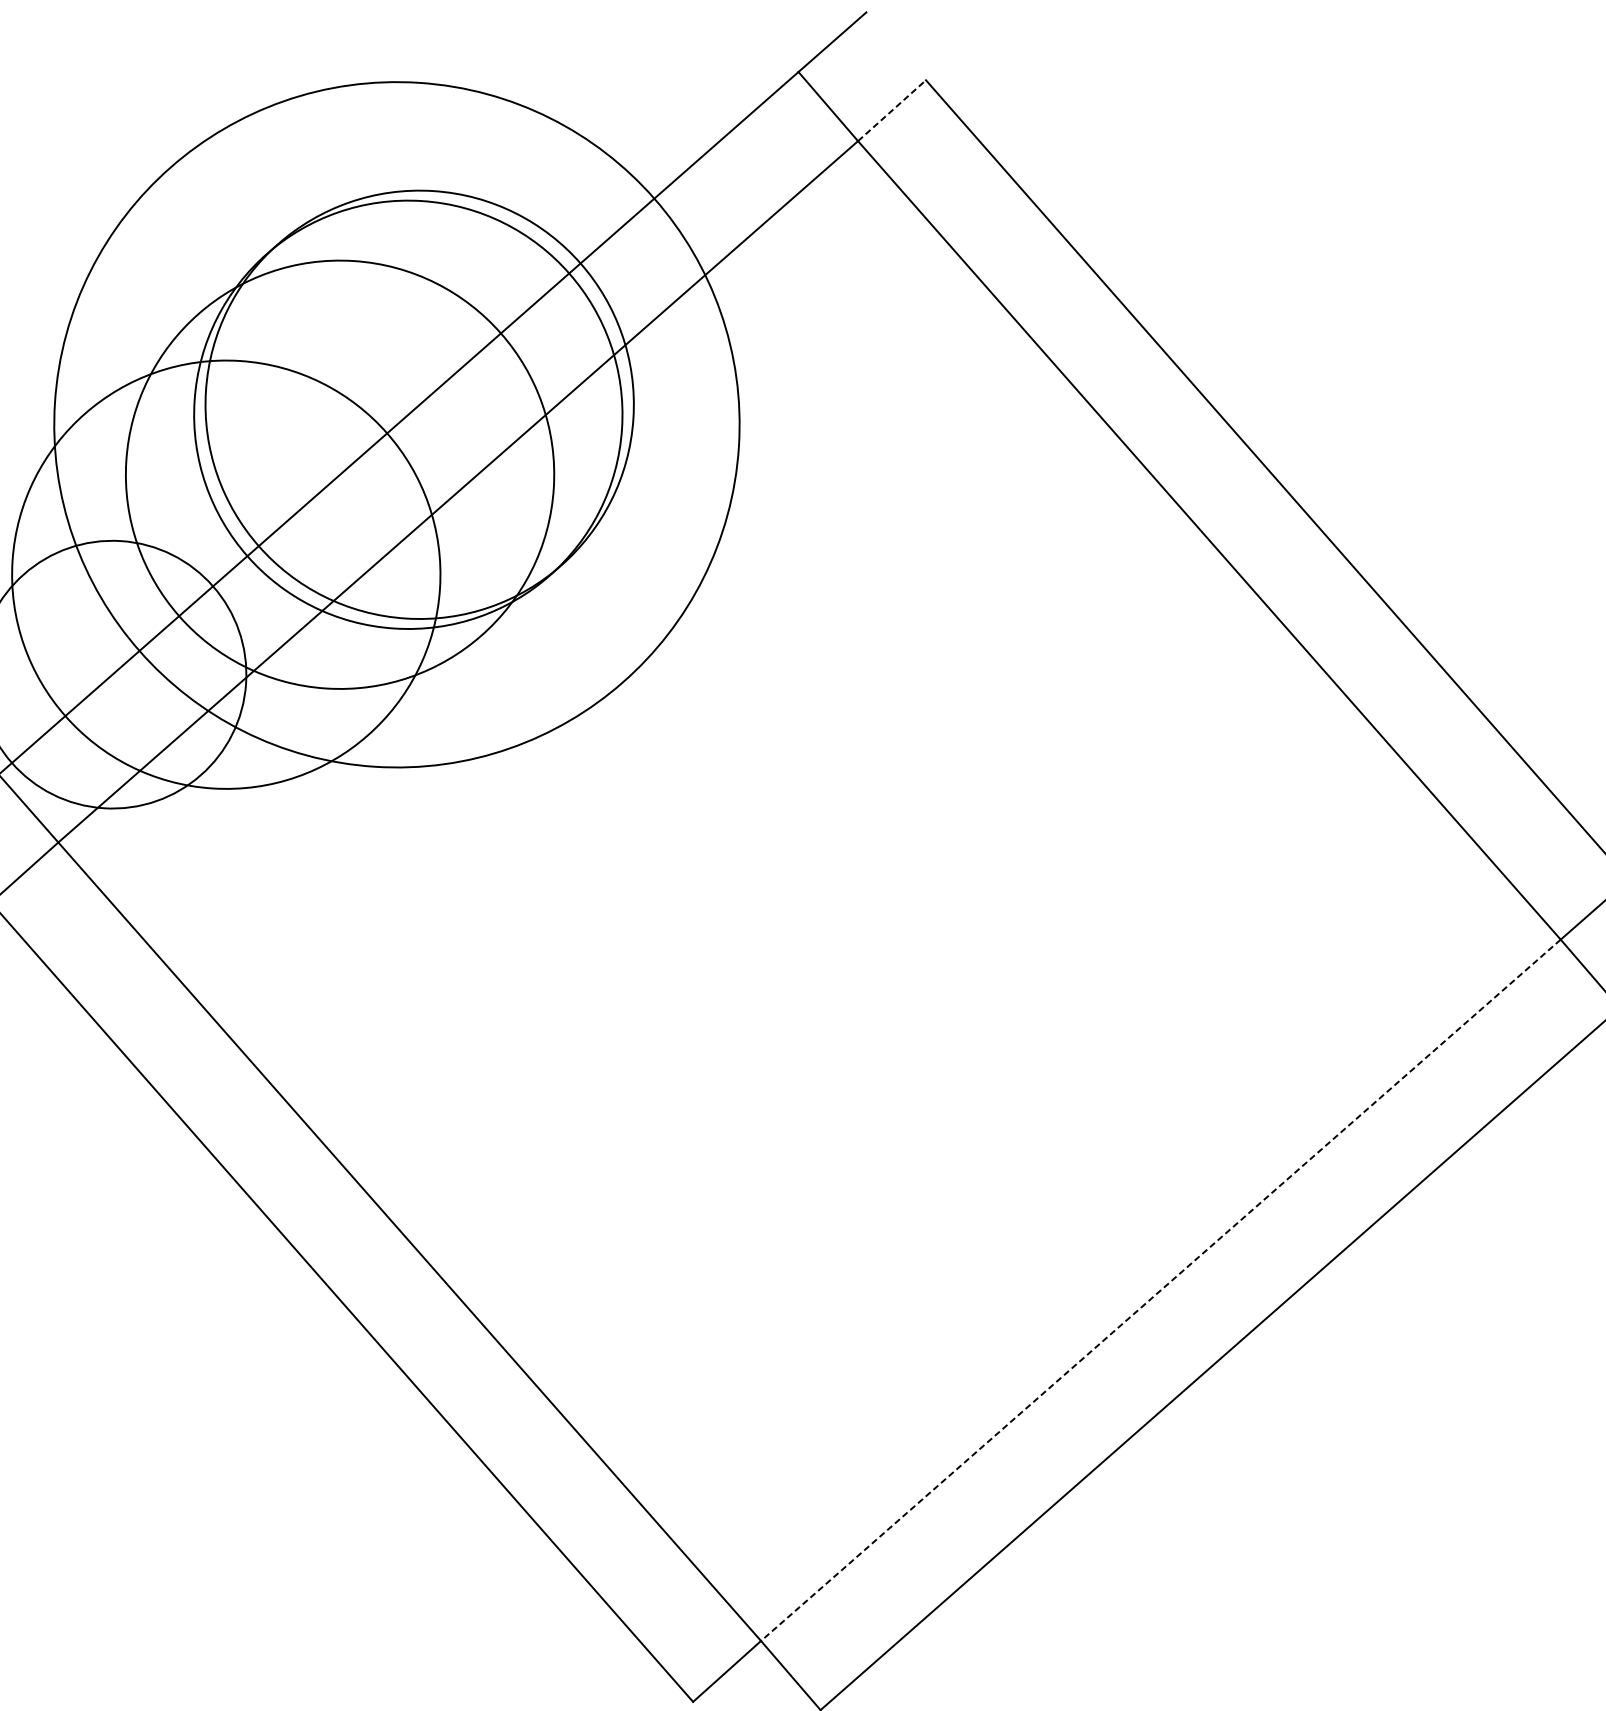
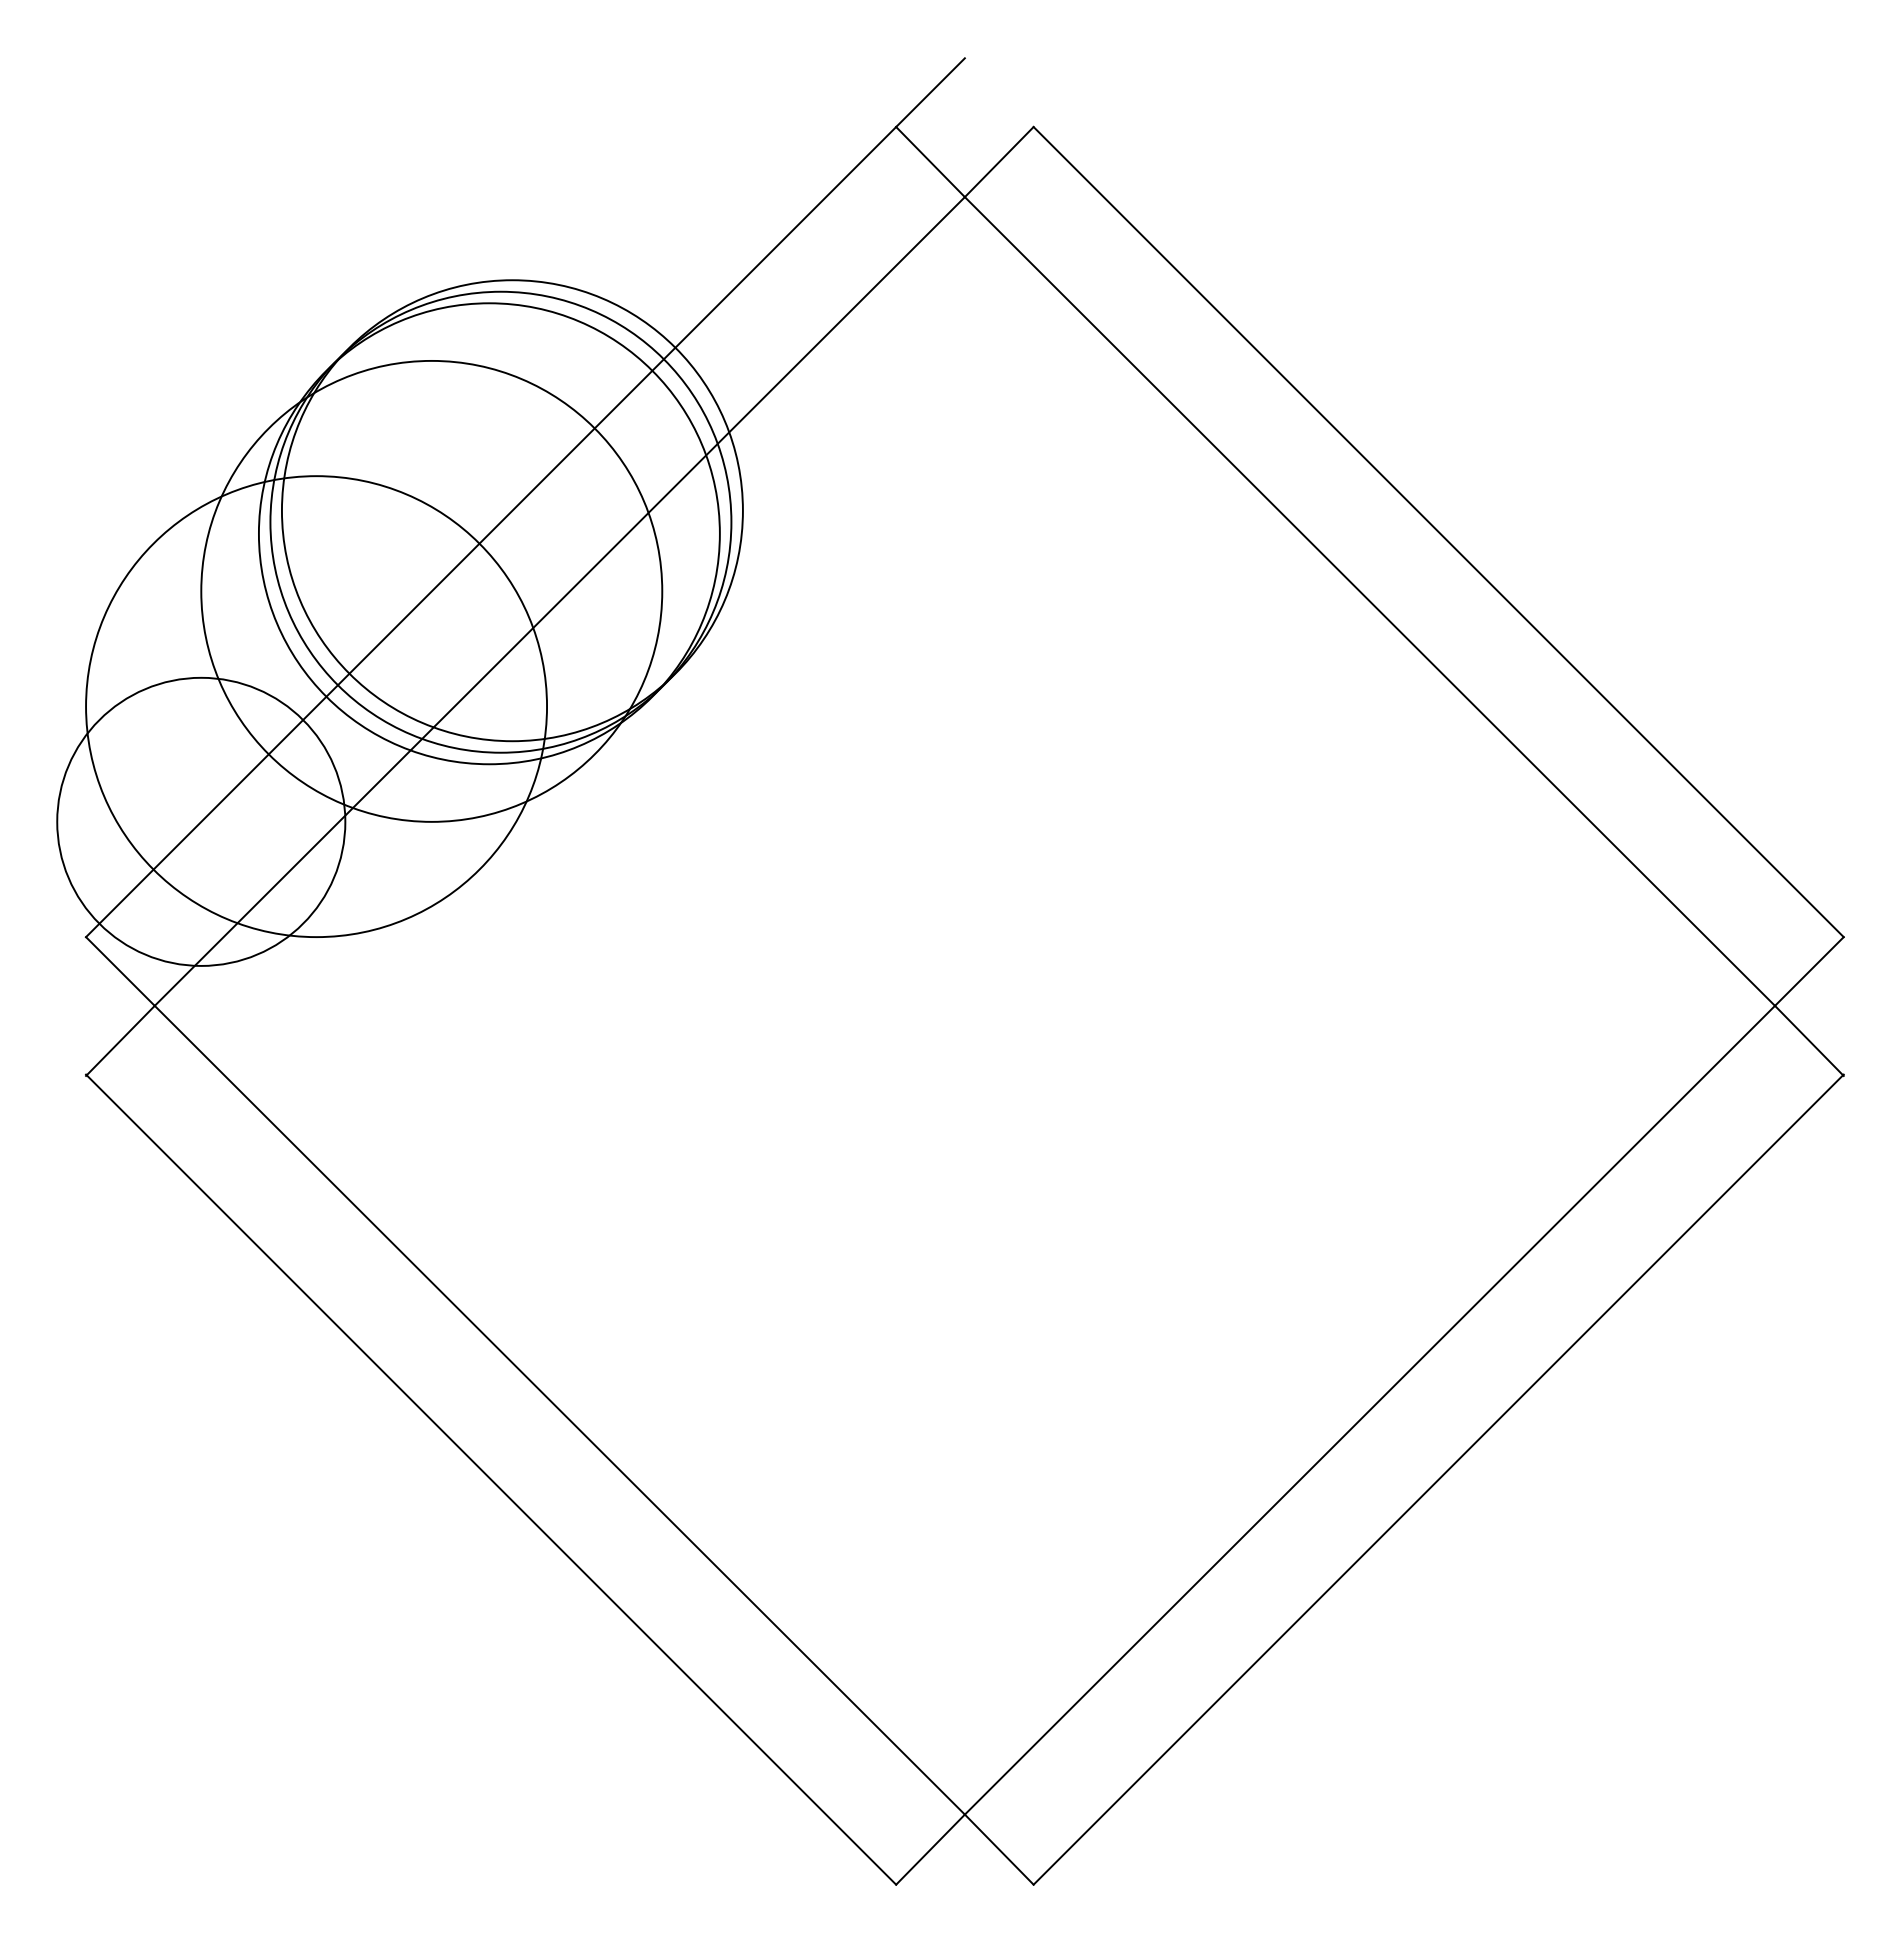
line: (892, 110) -> (999, 161), dashed -> solid
circle: (396, 424) -> (488, 533), size x0.62
line: (1160, 1290) -> (1369, 1410), dashed -> solid

